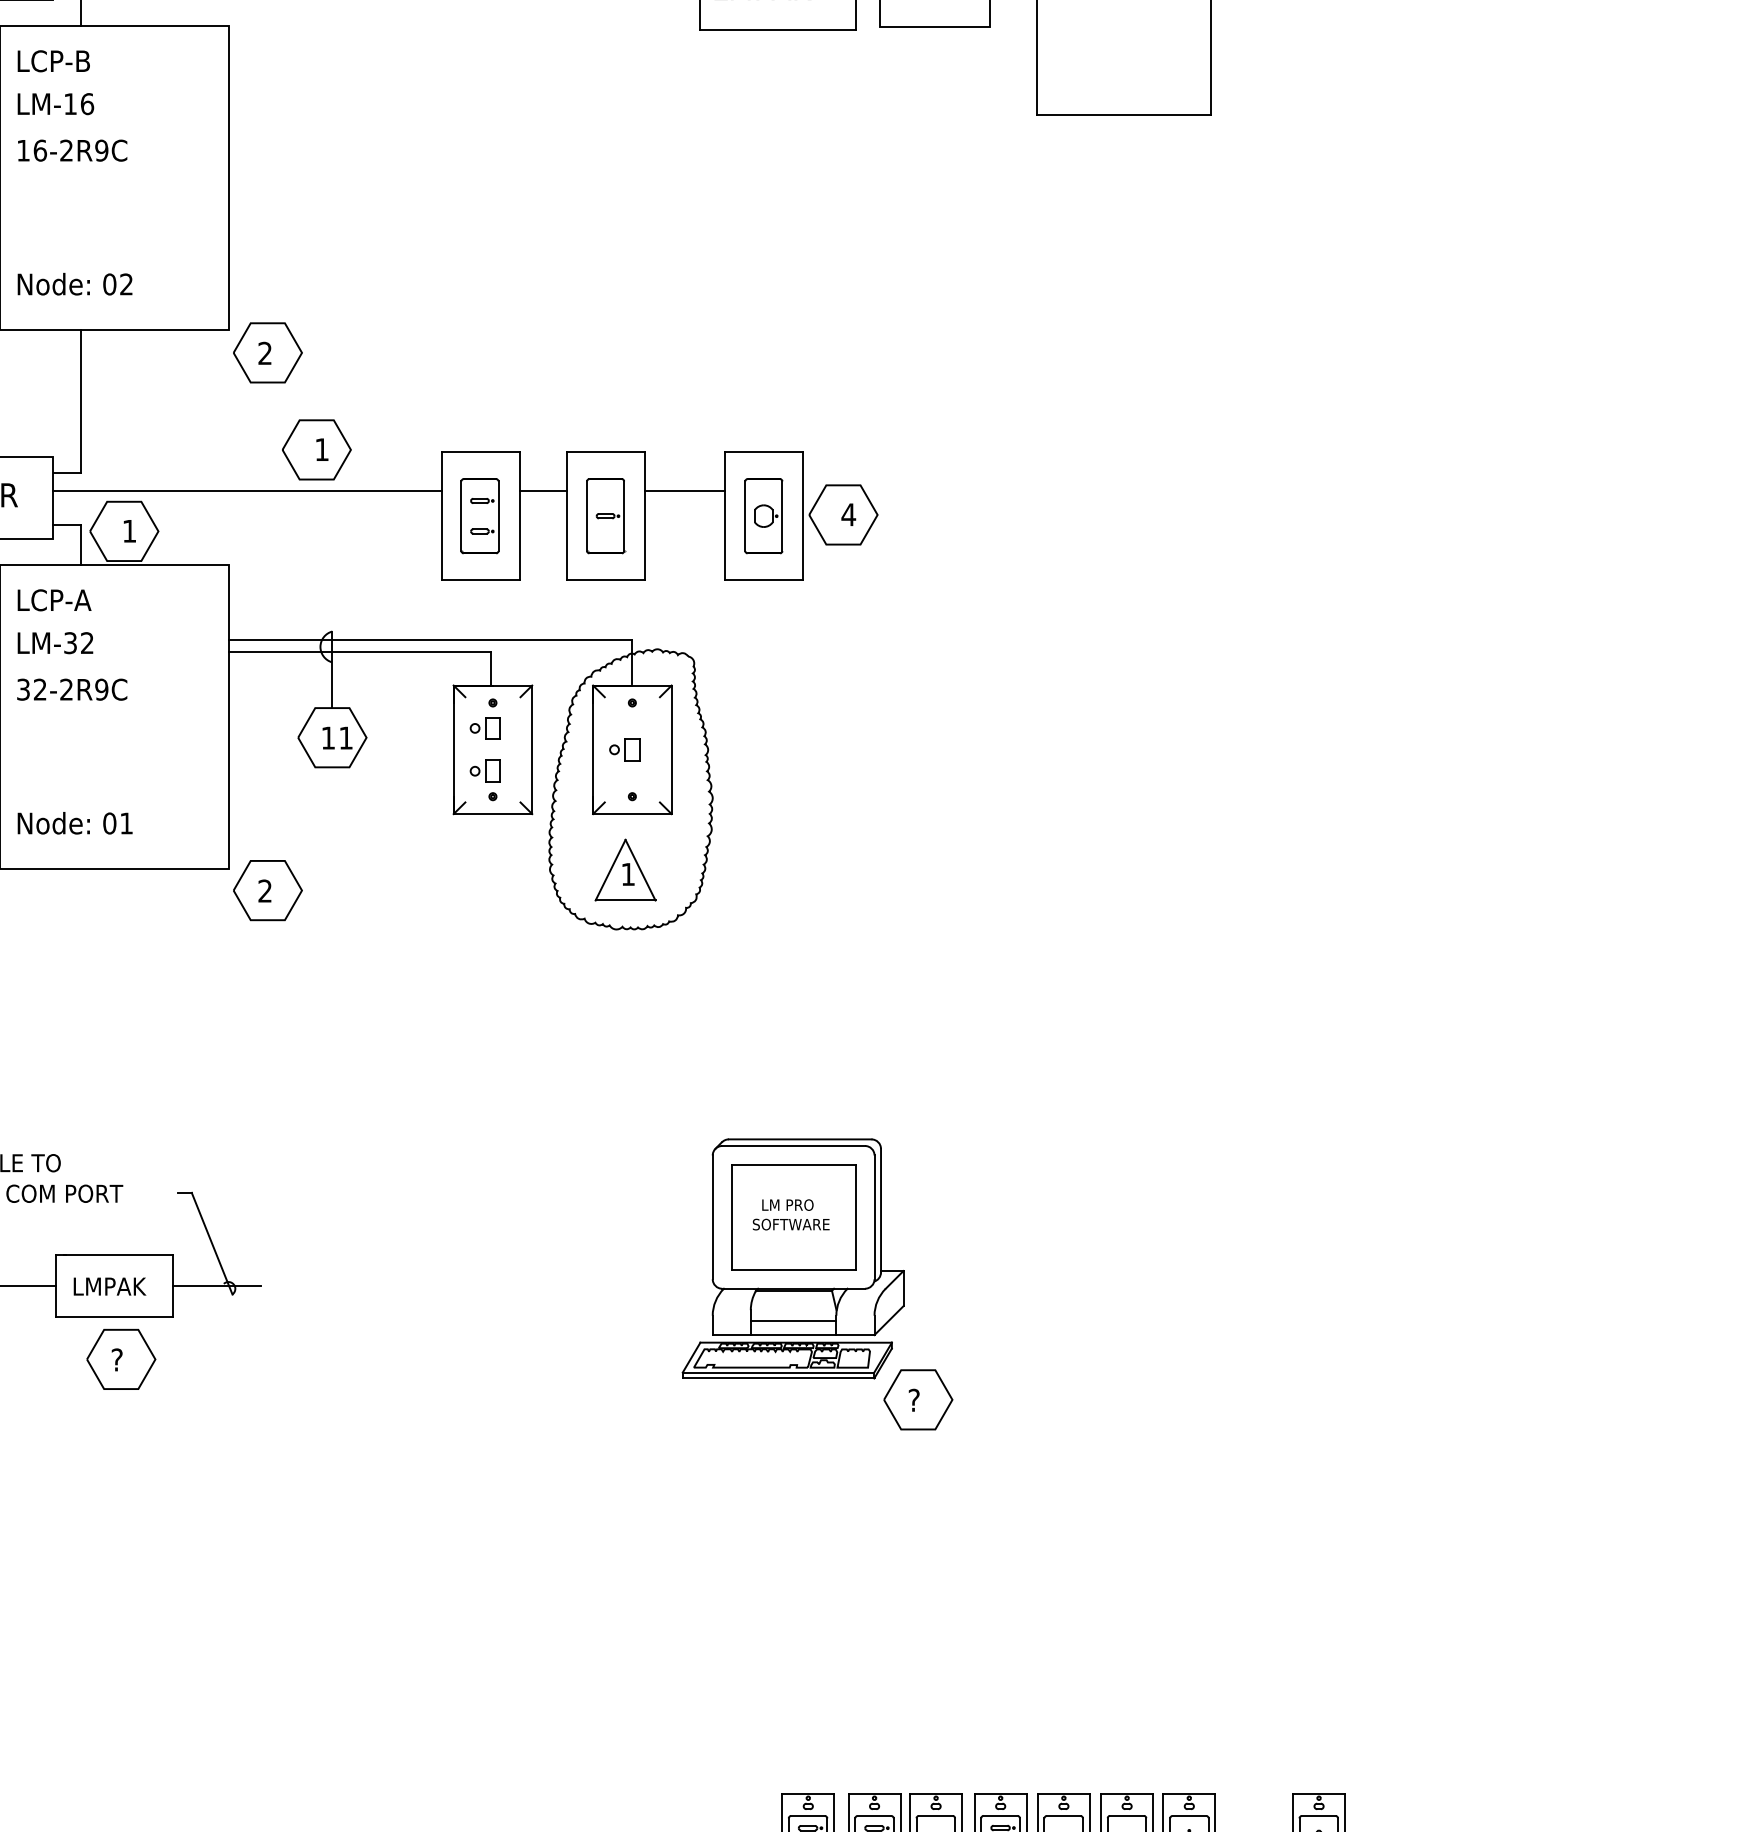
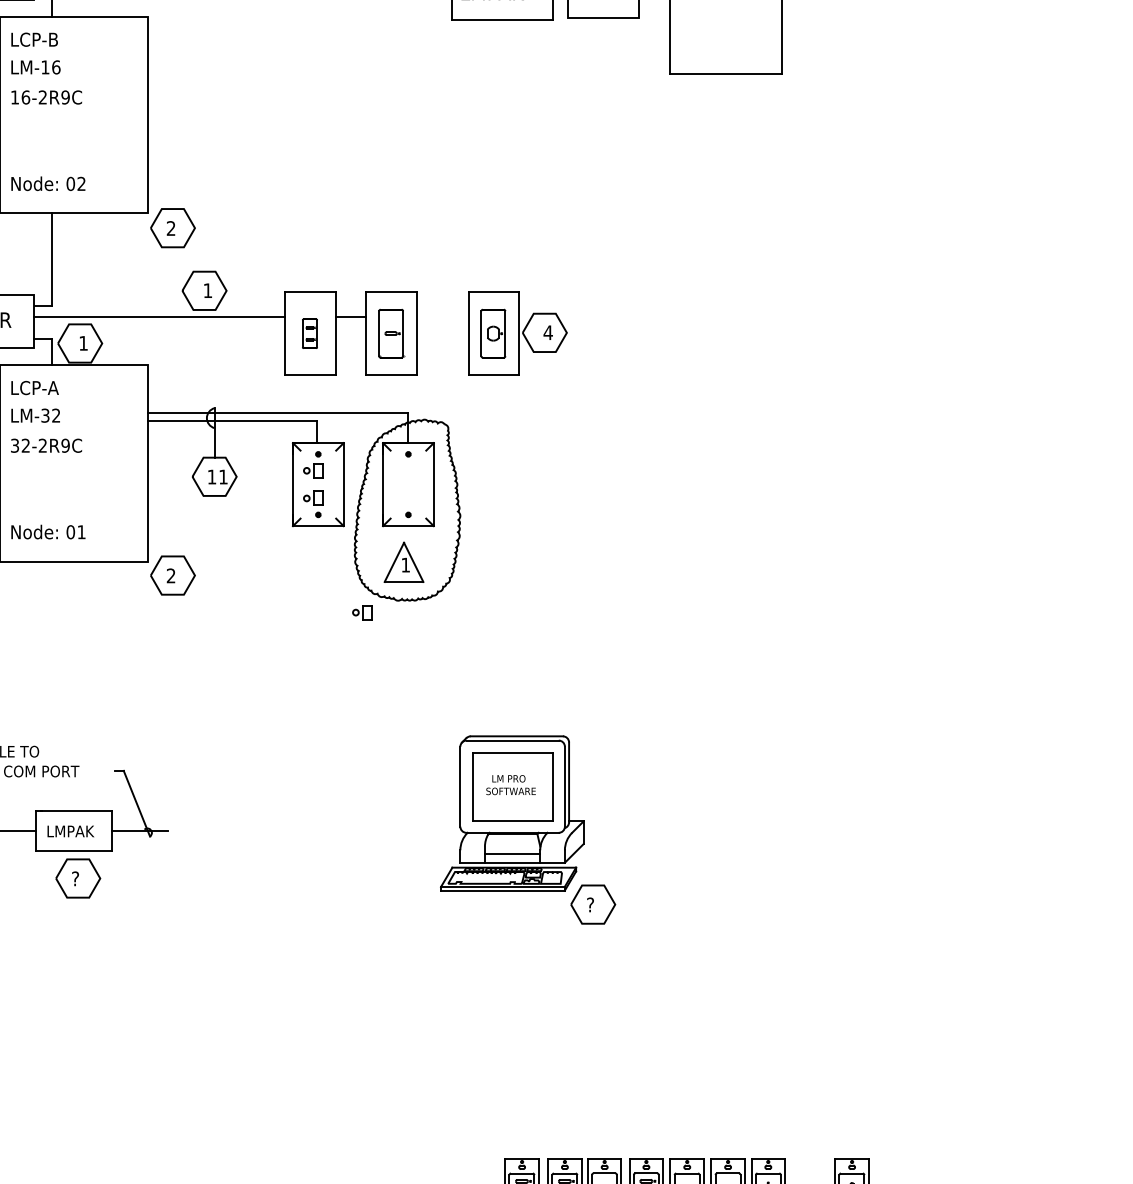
line: (685, 491) -> (442, 317), removed
part: (479, 515) -> (309, 333), size x0.6
part: (624, 749) -> (362, 612), moved

